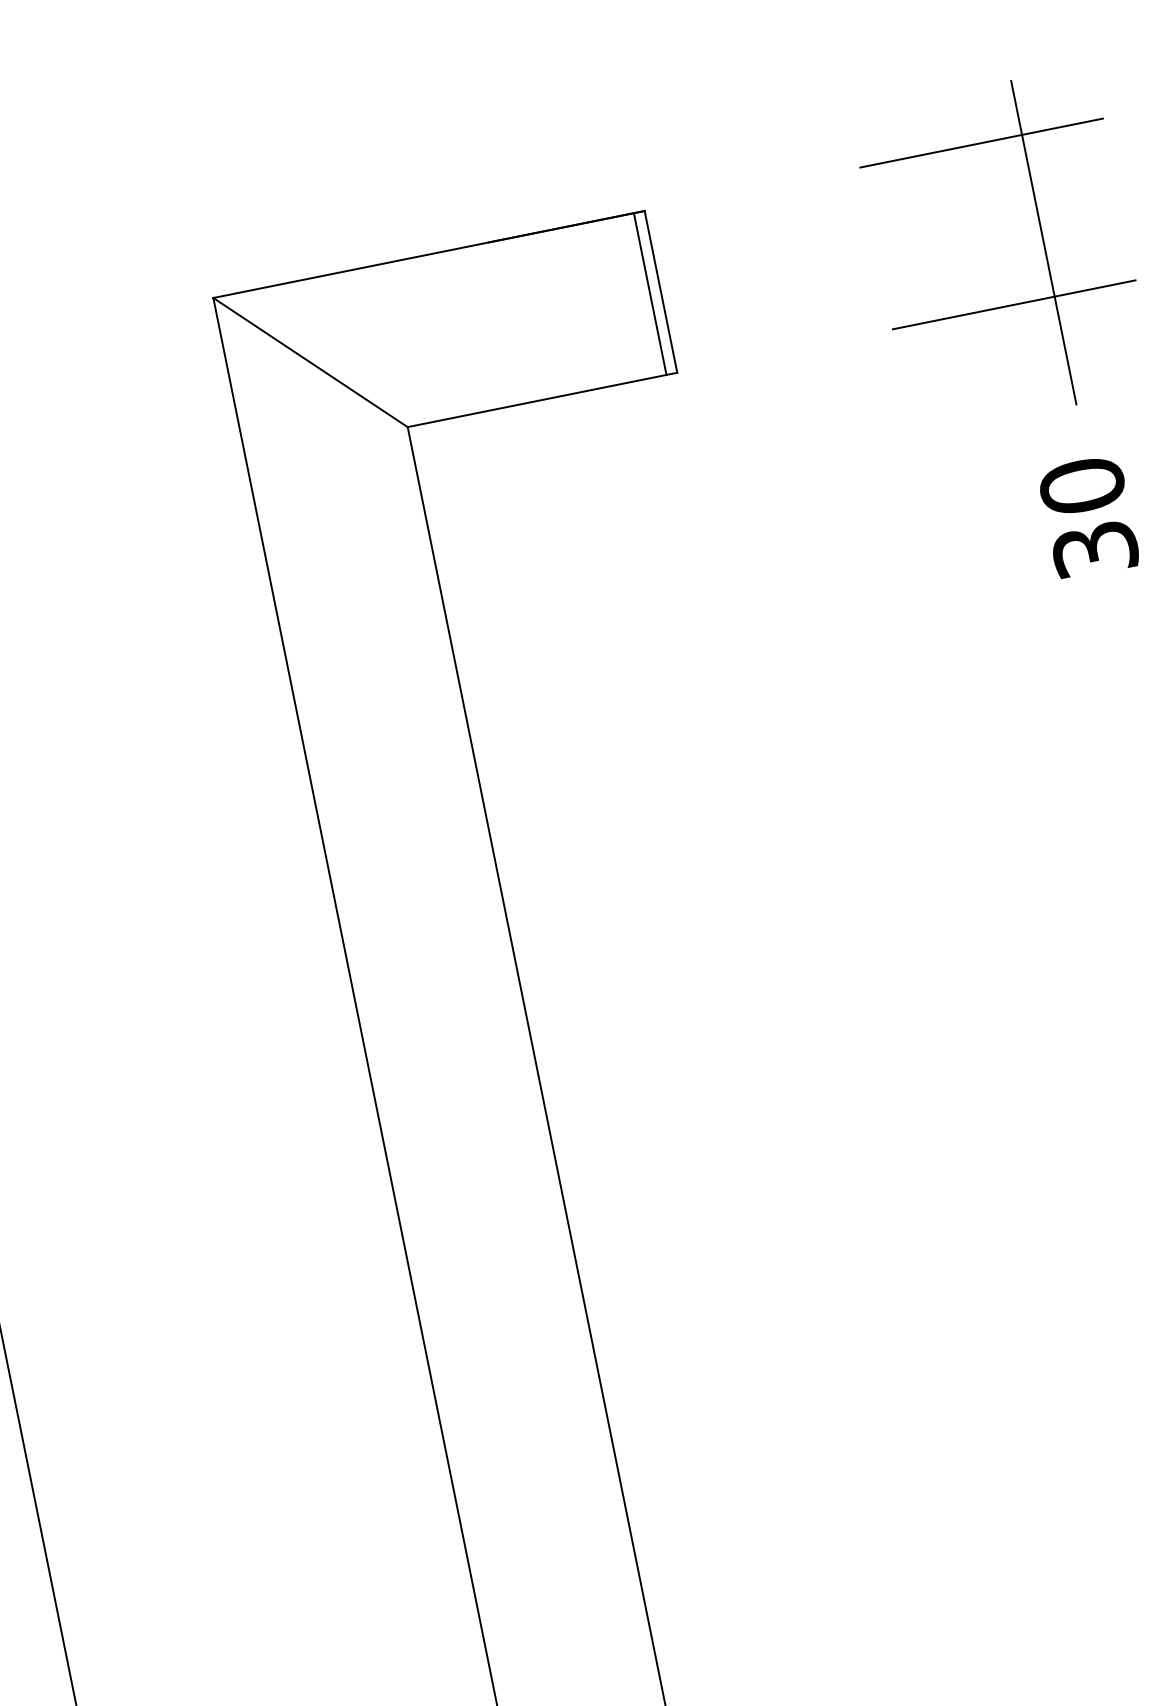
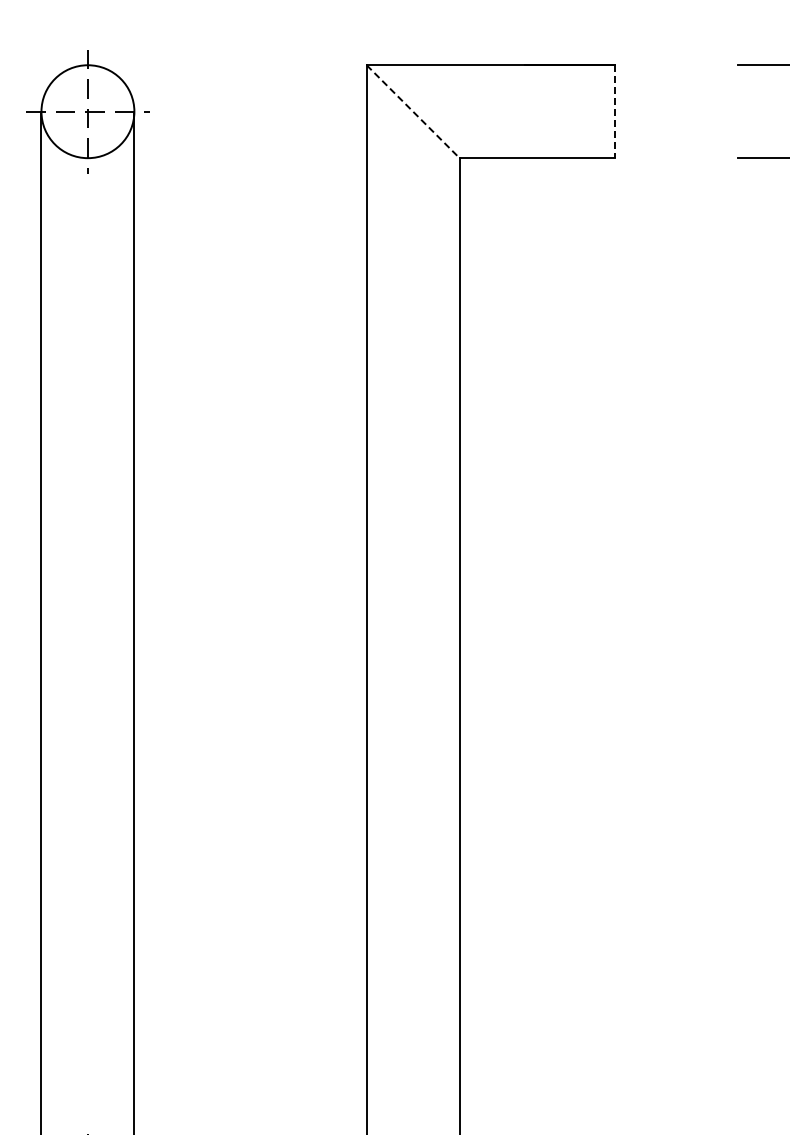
line: (650, 293) -> (608, 111), removed
line: (661, 293) -> (614, 112), solid -> dashed
line: (311, 362) -> (413, 111), solid -> dashed

